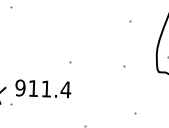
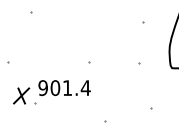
text: (33, 89) -> (55, 88), 911.4 -> 901.4

